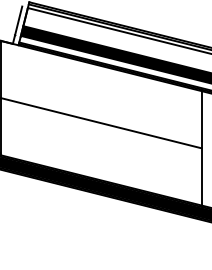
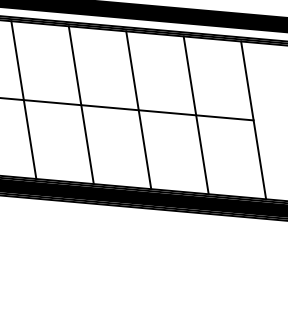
line: (41, 108) -> (24, 100), added
line: (81, 118) -> (81, 105), added
line: (121, 128) -> (138, 110), added
line: (161, 138) -> (196, 115), added

